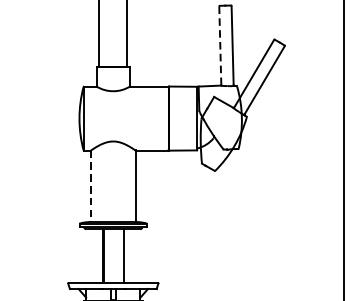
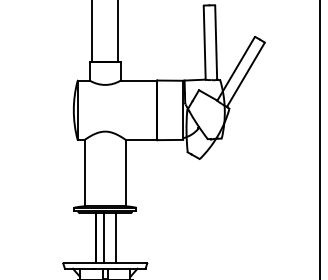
line: (220, 46) -> (204, 43), dashed -> solid
line: (90, 186) -> (84, 173), dashed -> solid
line: (112, 256) -> (104, 238), added

